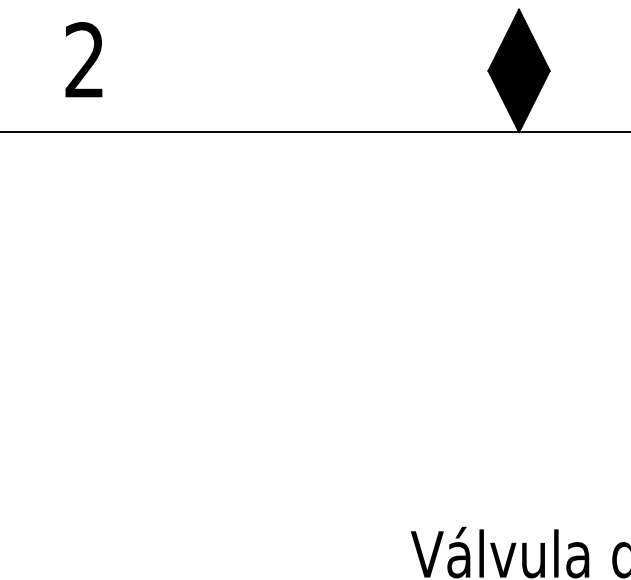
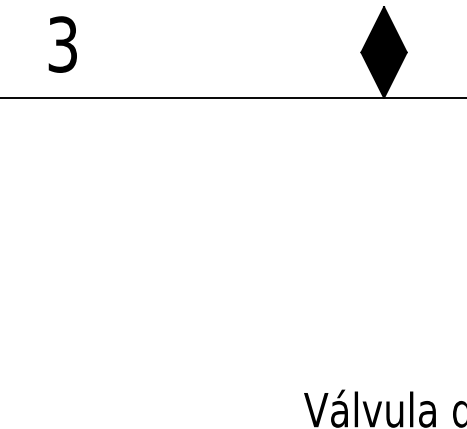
text: (84, 60) -> (62, 44), 2 -> 3

